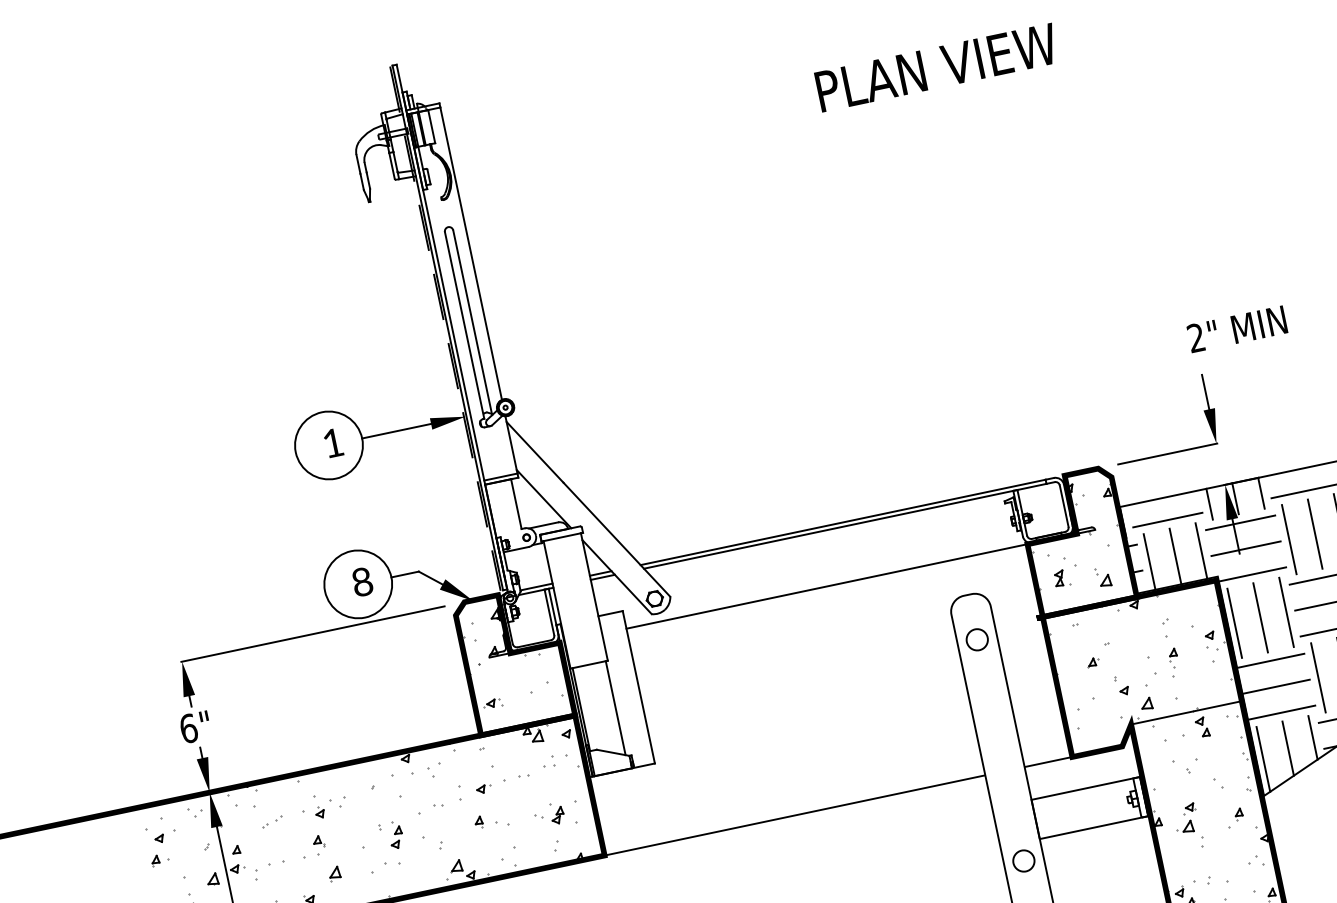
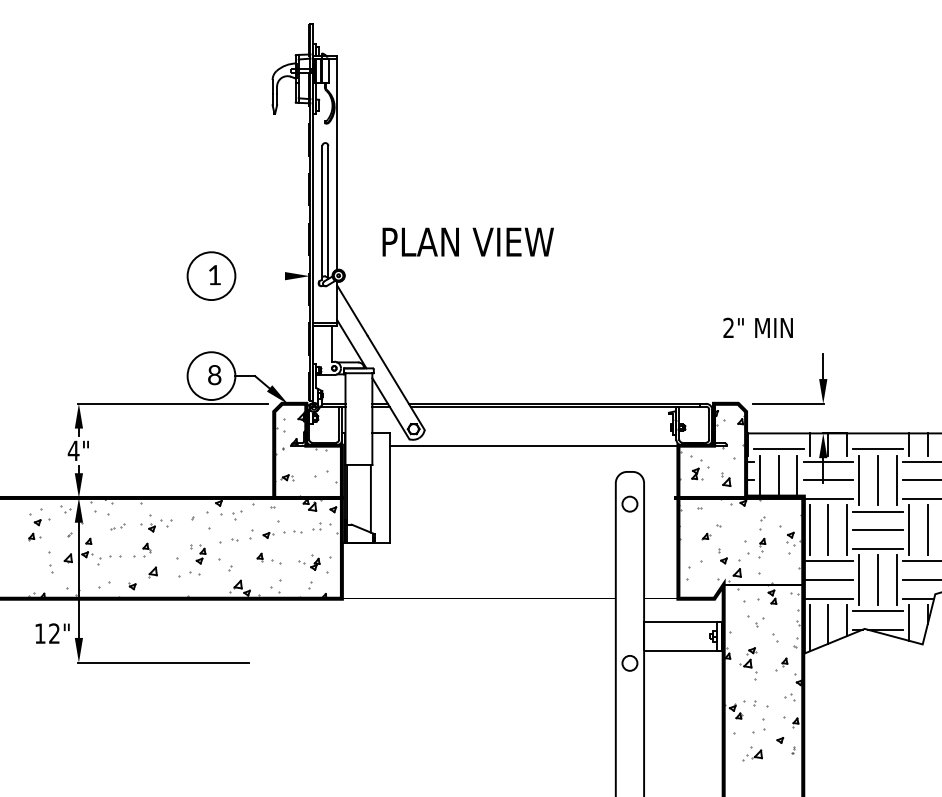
text: (935, 67) -> (467, 241), moved
text: (1236, 328) -> (757, 327), moved
line: (395, 431) -> (259, 276), removed
text: (188, 728) -> (73, 450), 6" -> 4"

